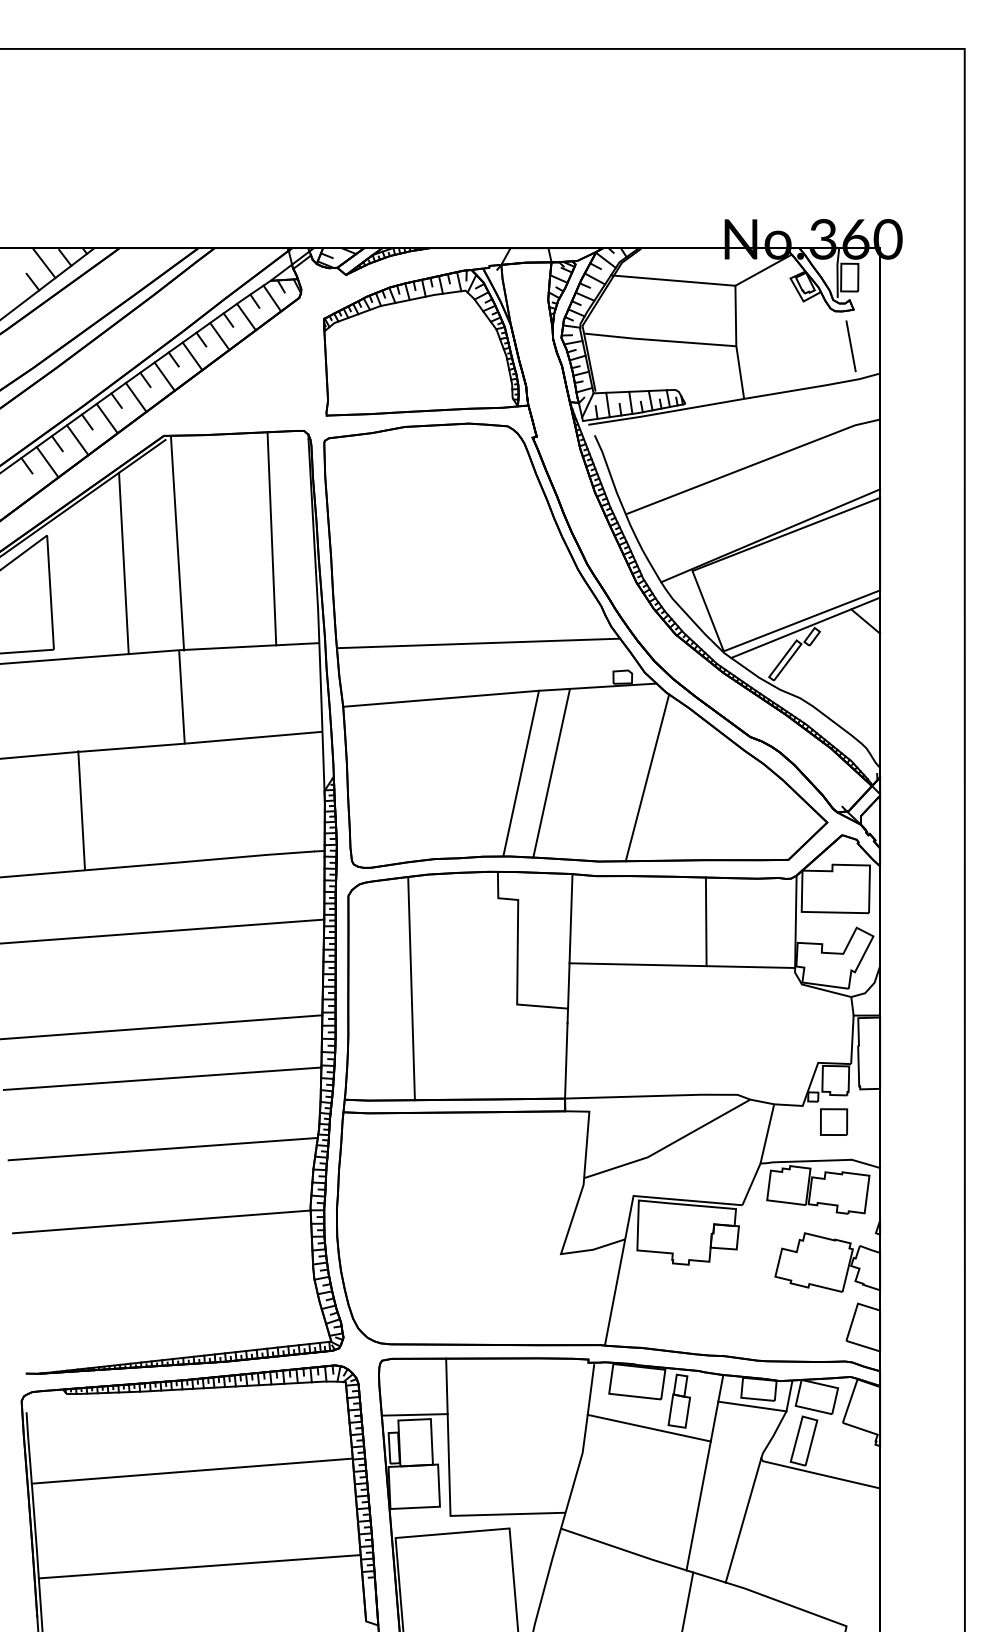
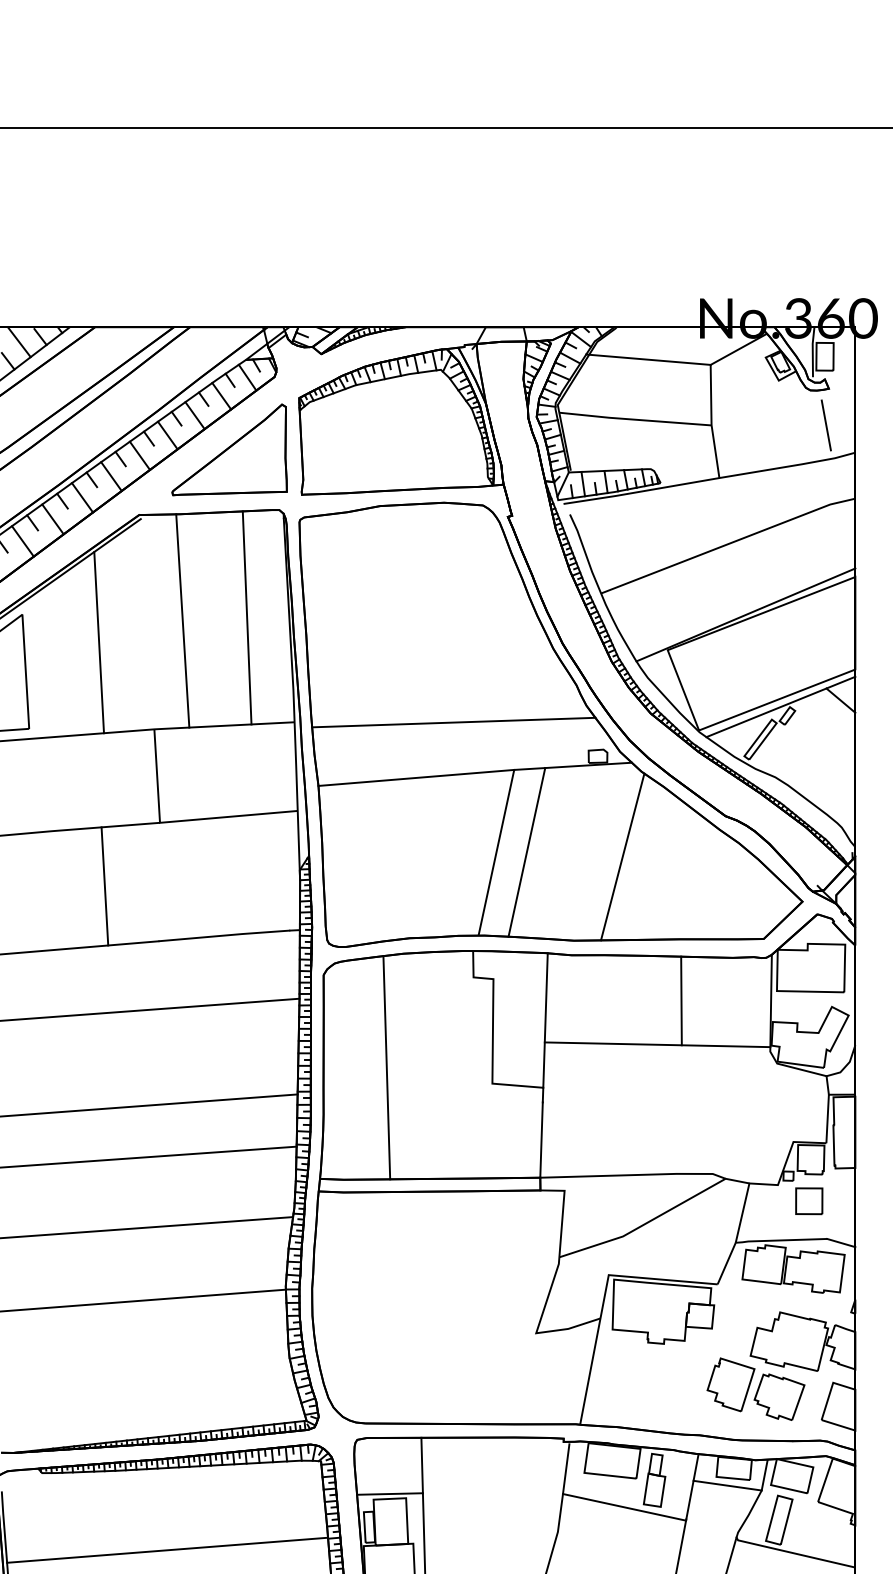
part: (254, 370) -> (229, 449), added
line: (177, 543) -> (182, 620), moved
line: (81, 810) -> (104, 886), moved
part: (780, 1309) -> (755, 1388), added

